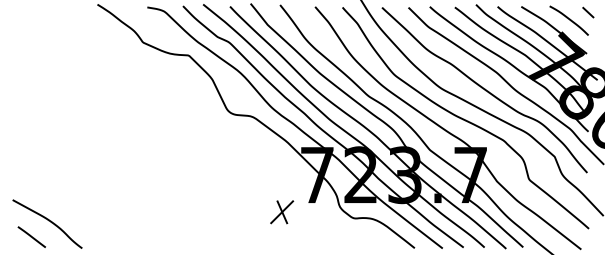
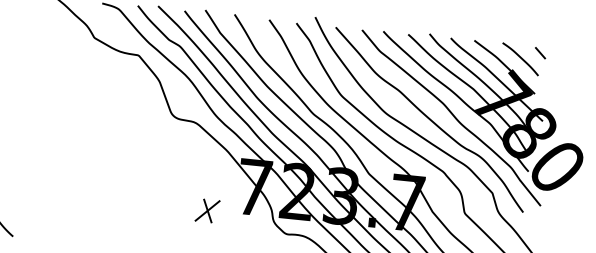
part: (282, 212) -> (207, 211), moved

